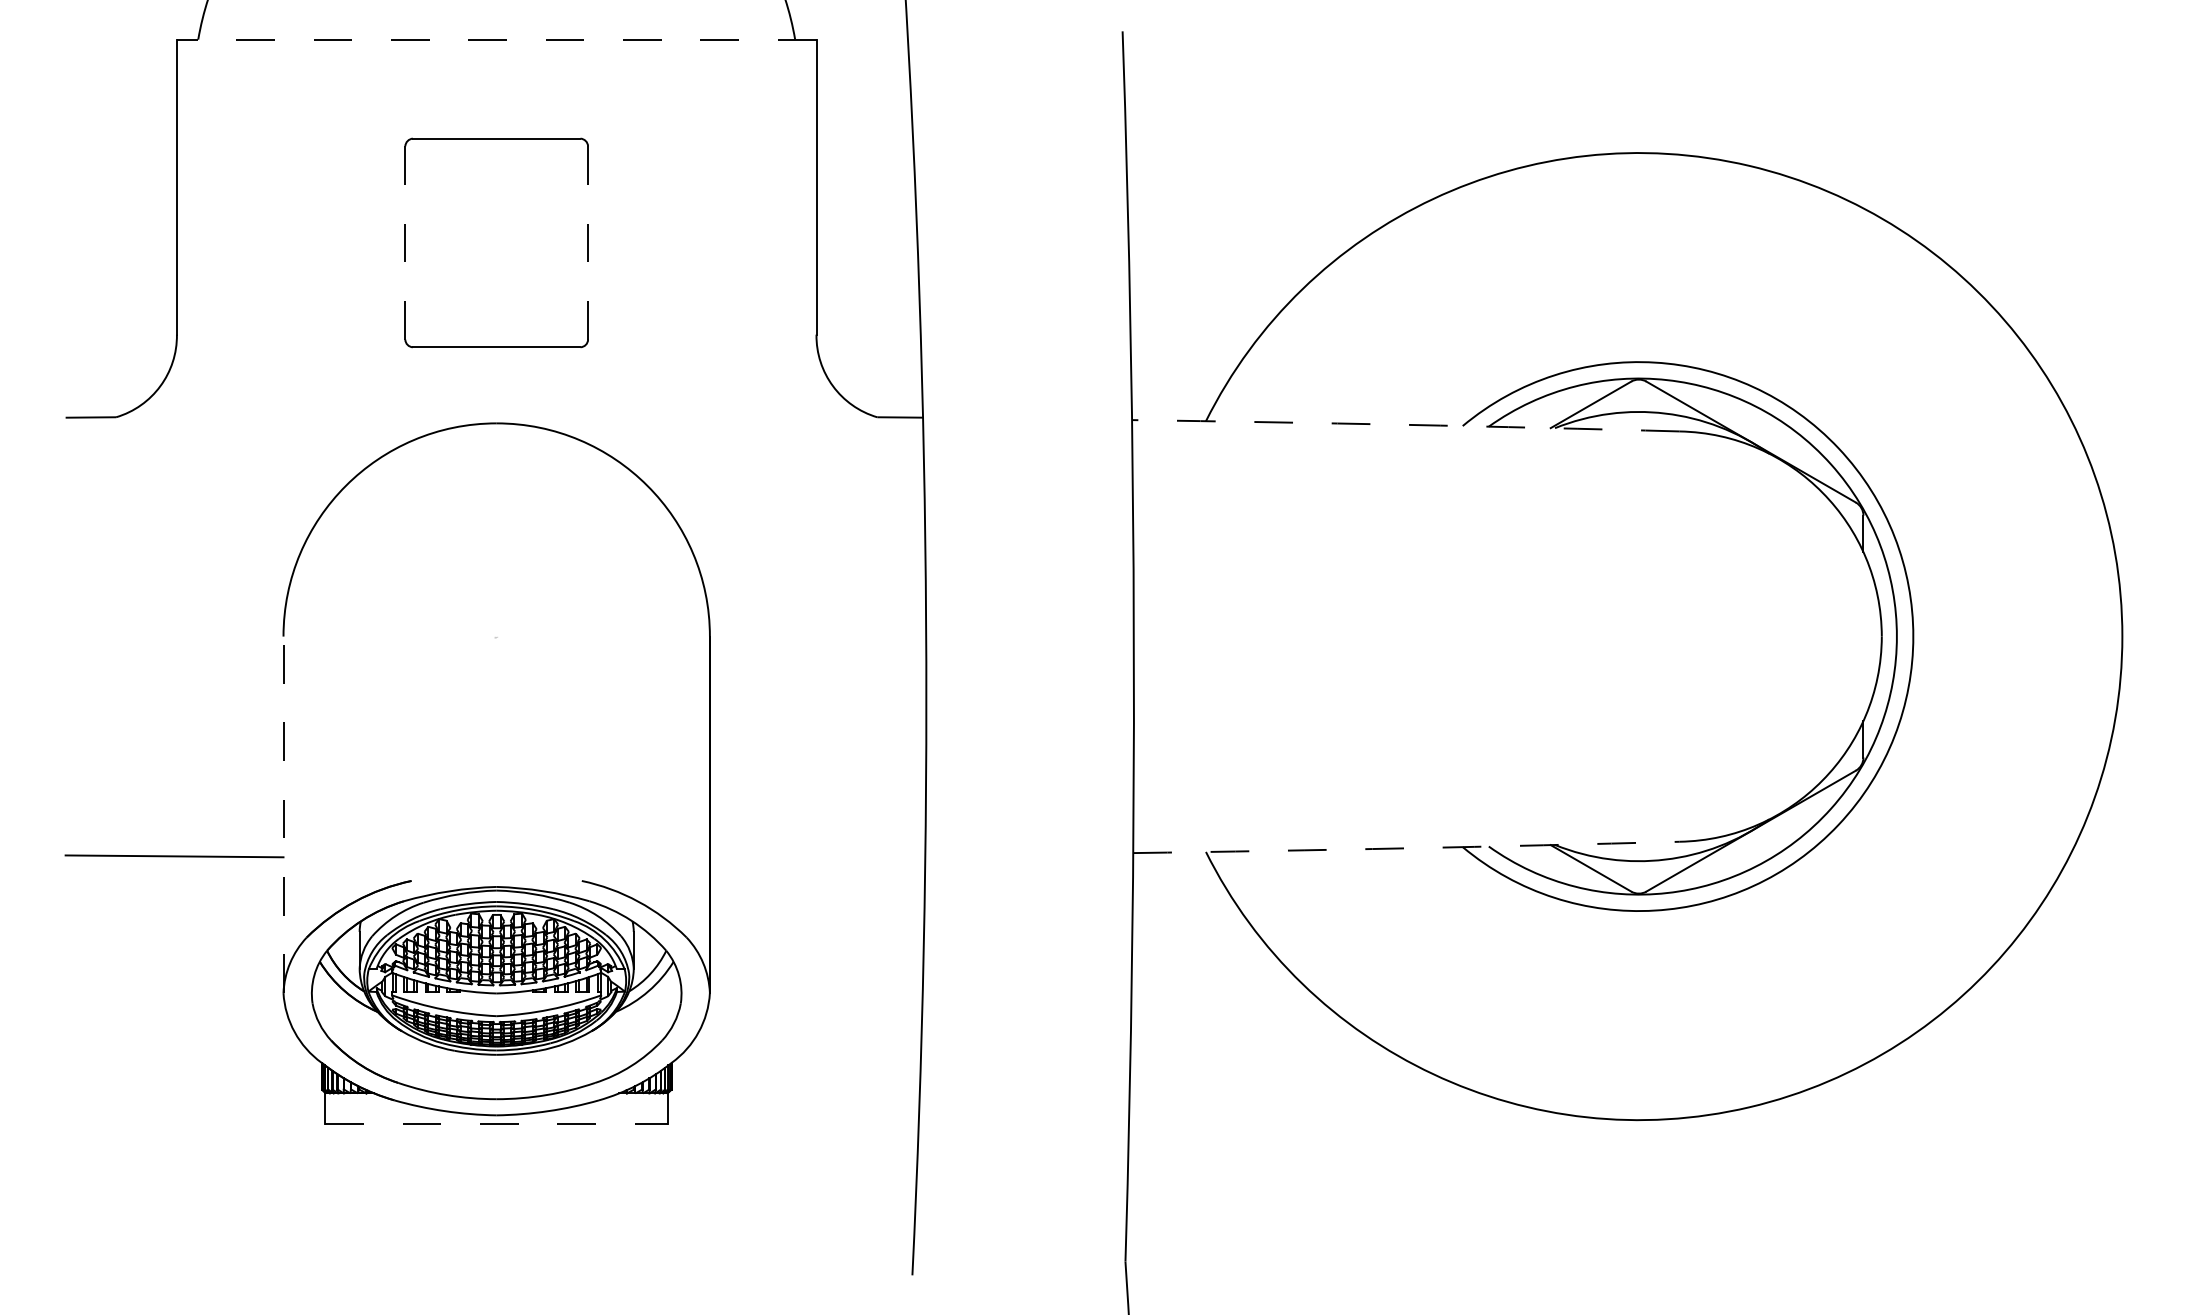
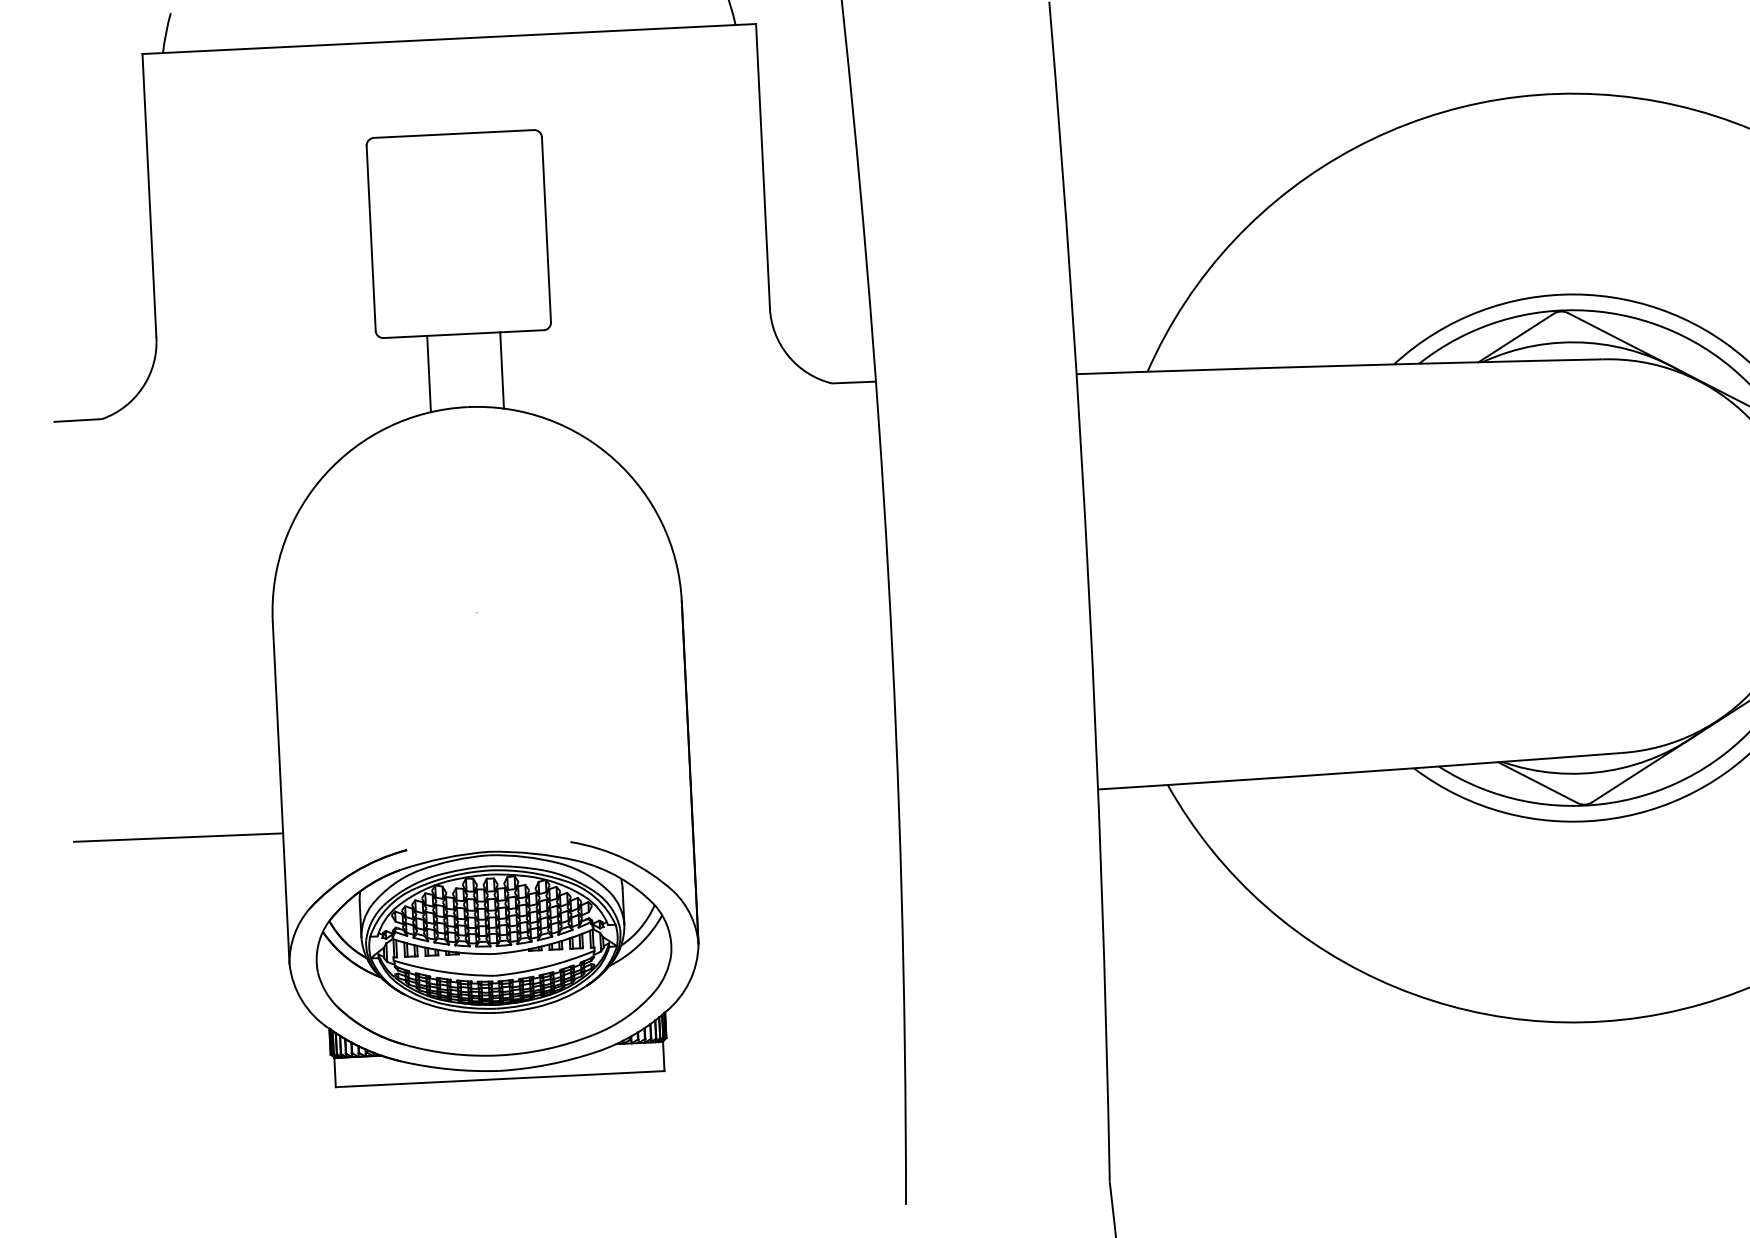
line: (496, 39) -> (449, 38), dashed -> solid
line: (405, 242) -> (371, 237), dashed -> solid
line: (588, 242) -> (546, 229), dashed -> solid
line: (458, 386) -> (428, 373), added
line: (534, 386) -> (501, 369), added
arc: (1405, 424) -> (1339, 365), dashed -> solid
line: (283, 814) -> (281, 792), dashed -> solid
arc: (1406, 848) -> (1359, 772), dashed -> solid
line: (497, 1123) -> (500, 1078), dashed -> solid

